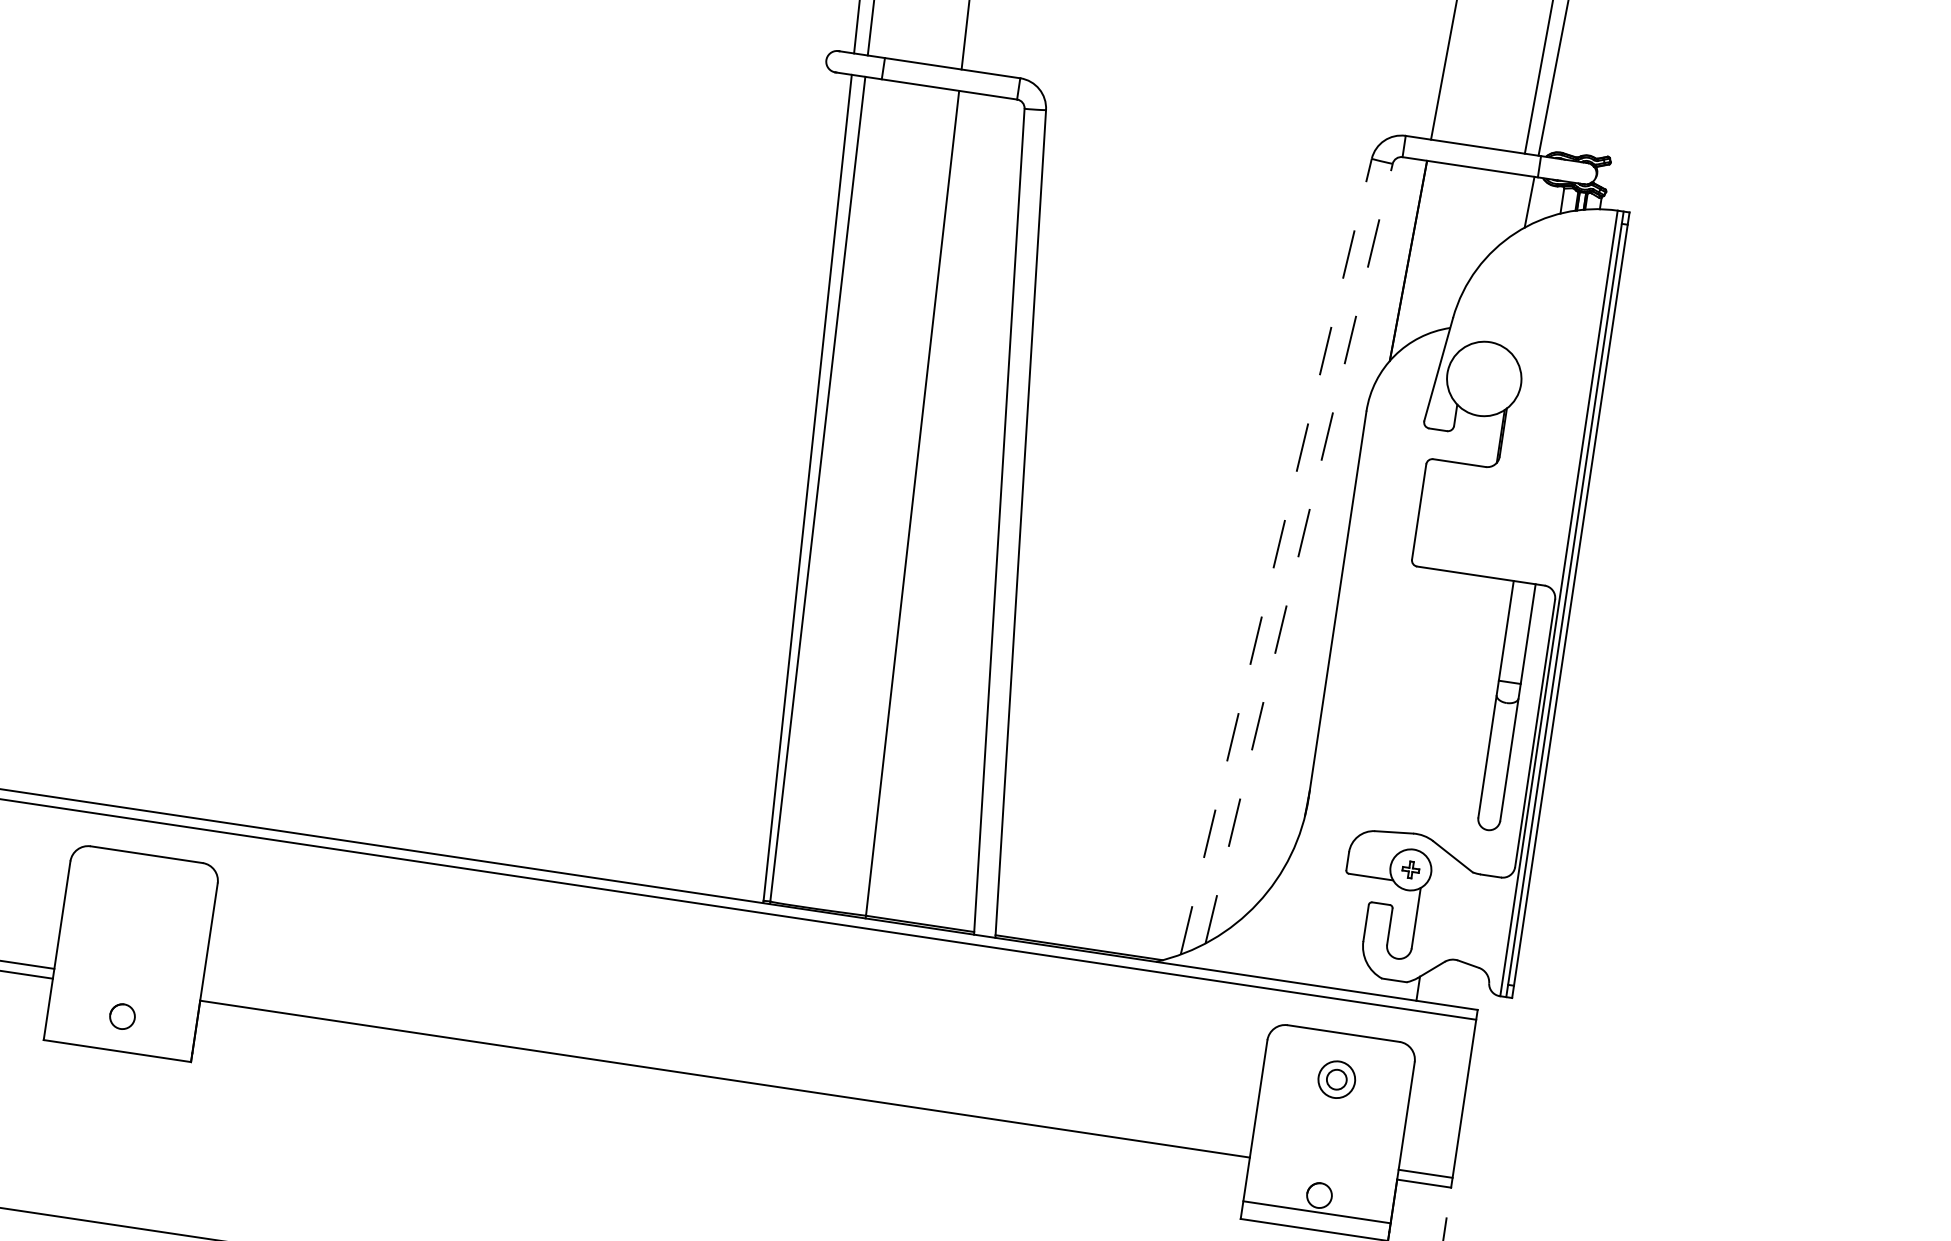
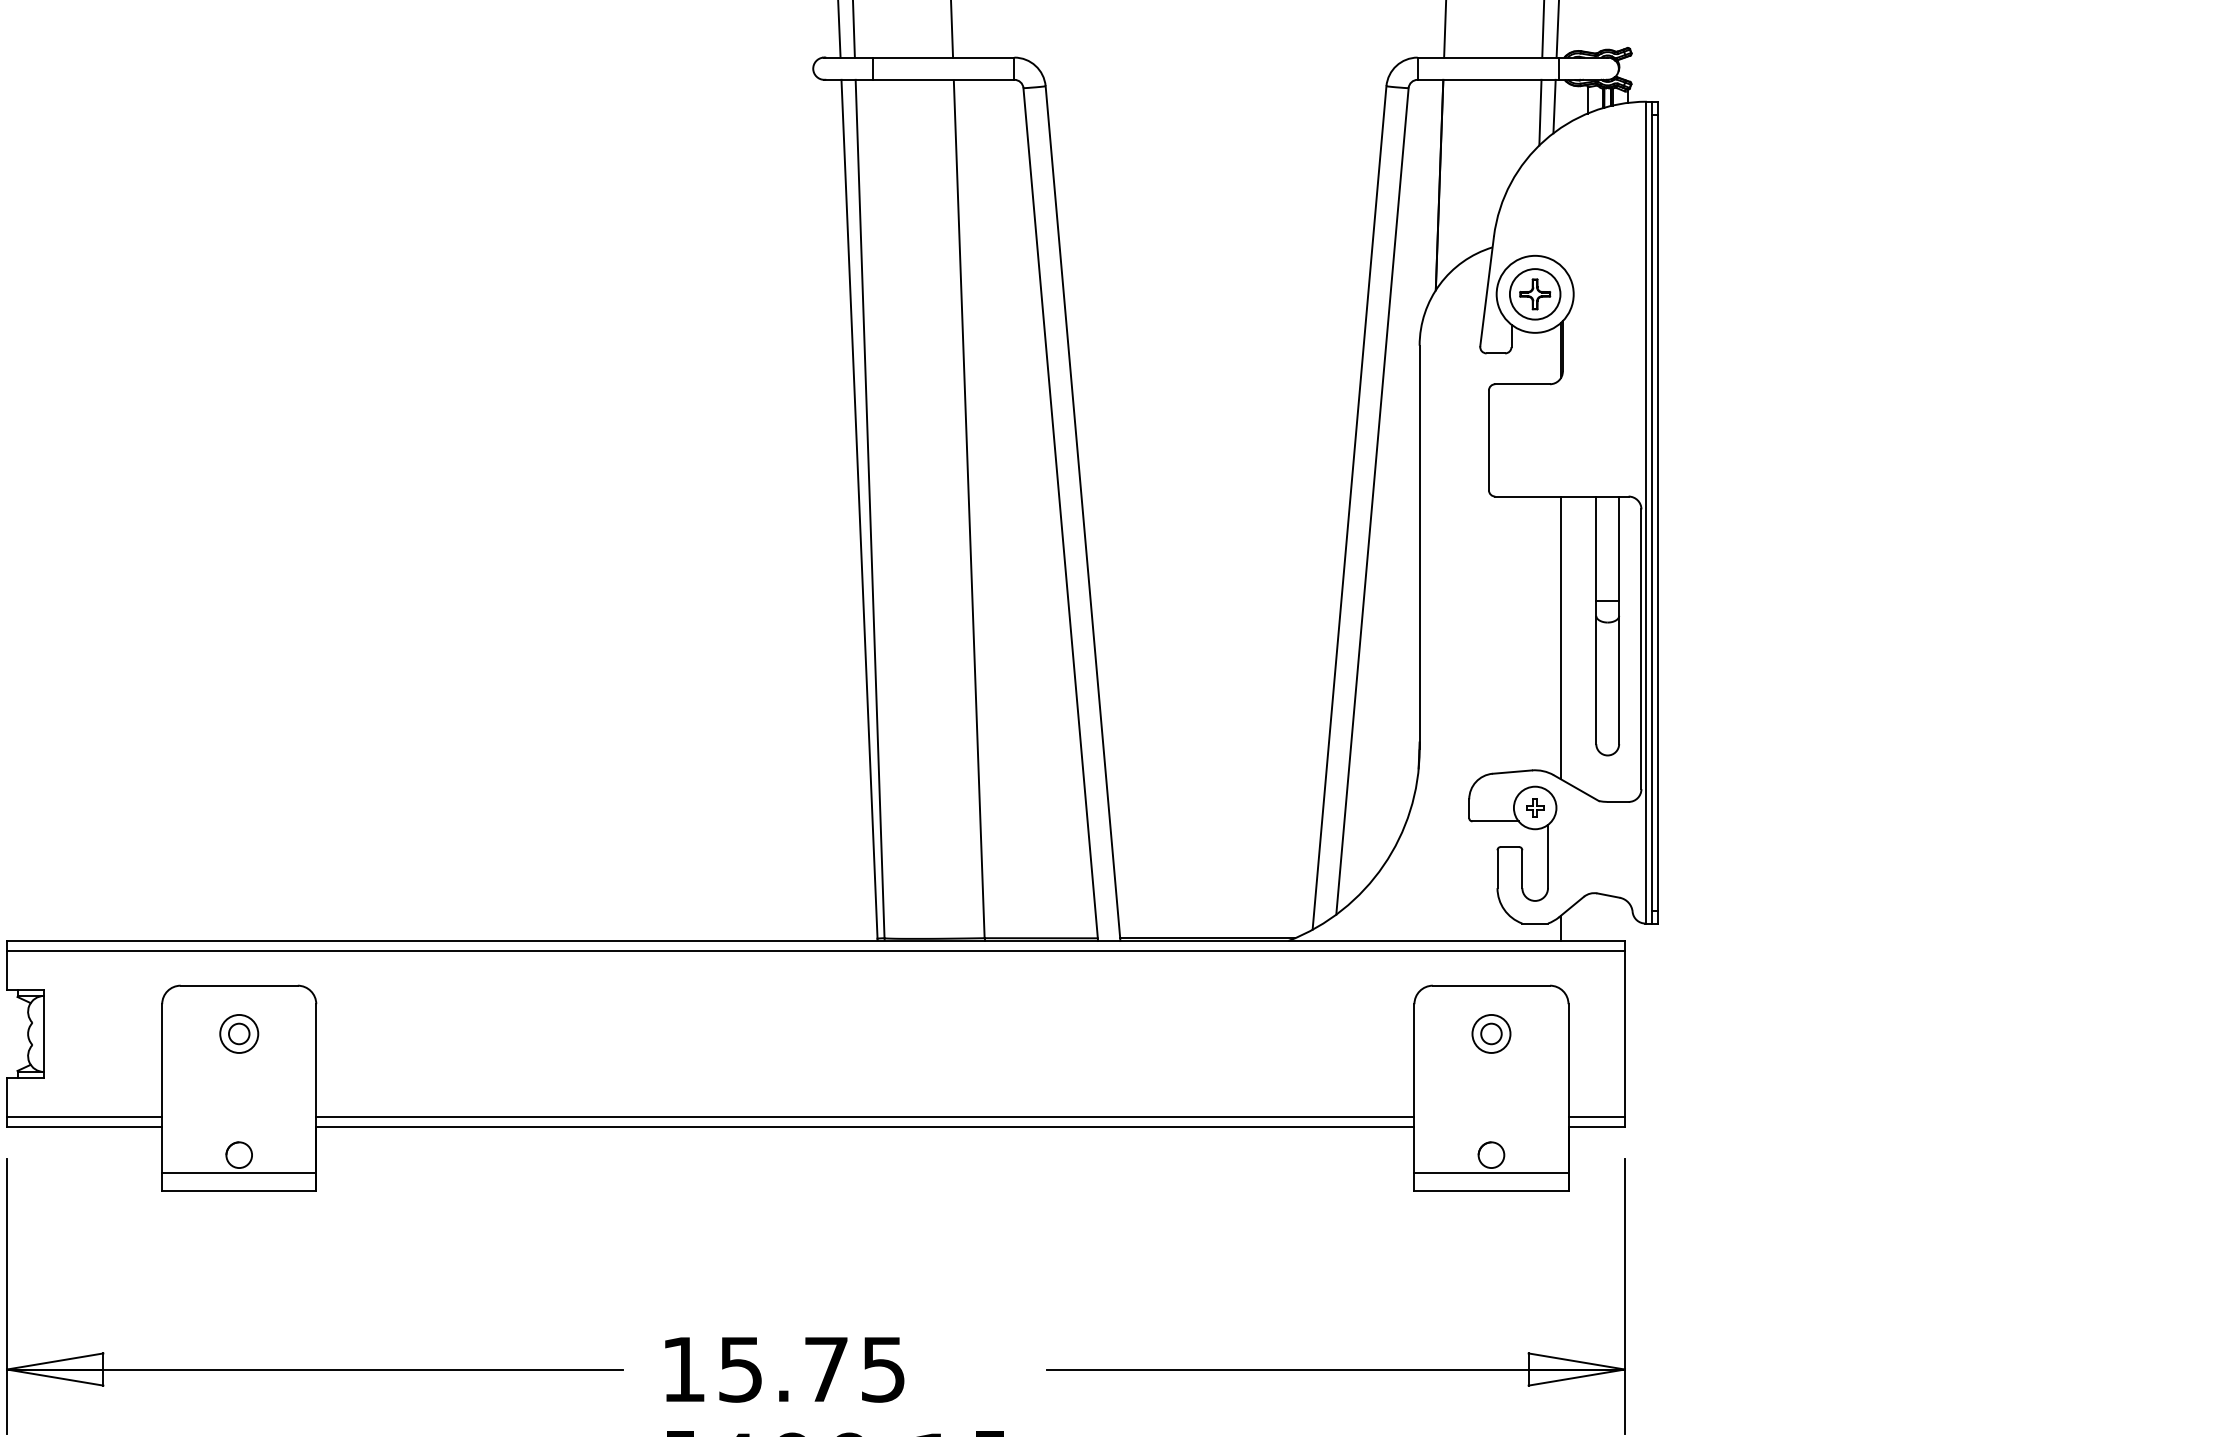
line: (1515, 205) -> (1540, 112), added
part: (1484, 379) -> (1535, 294), added
line: (1299, 553) -> (1372, 501), dashed -> solid
line: (1276, 556) -> (1349, 507), dashed -> solid
line: (1459, 710) -> (1560, 637), added
part: (140, 900) -> (239, 1033), added
line: (120, 1033) -> (239, 1172), added
line: (726, 1069) -> (865, 1116), added

